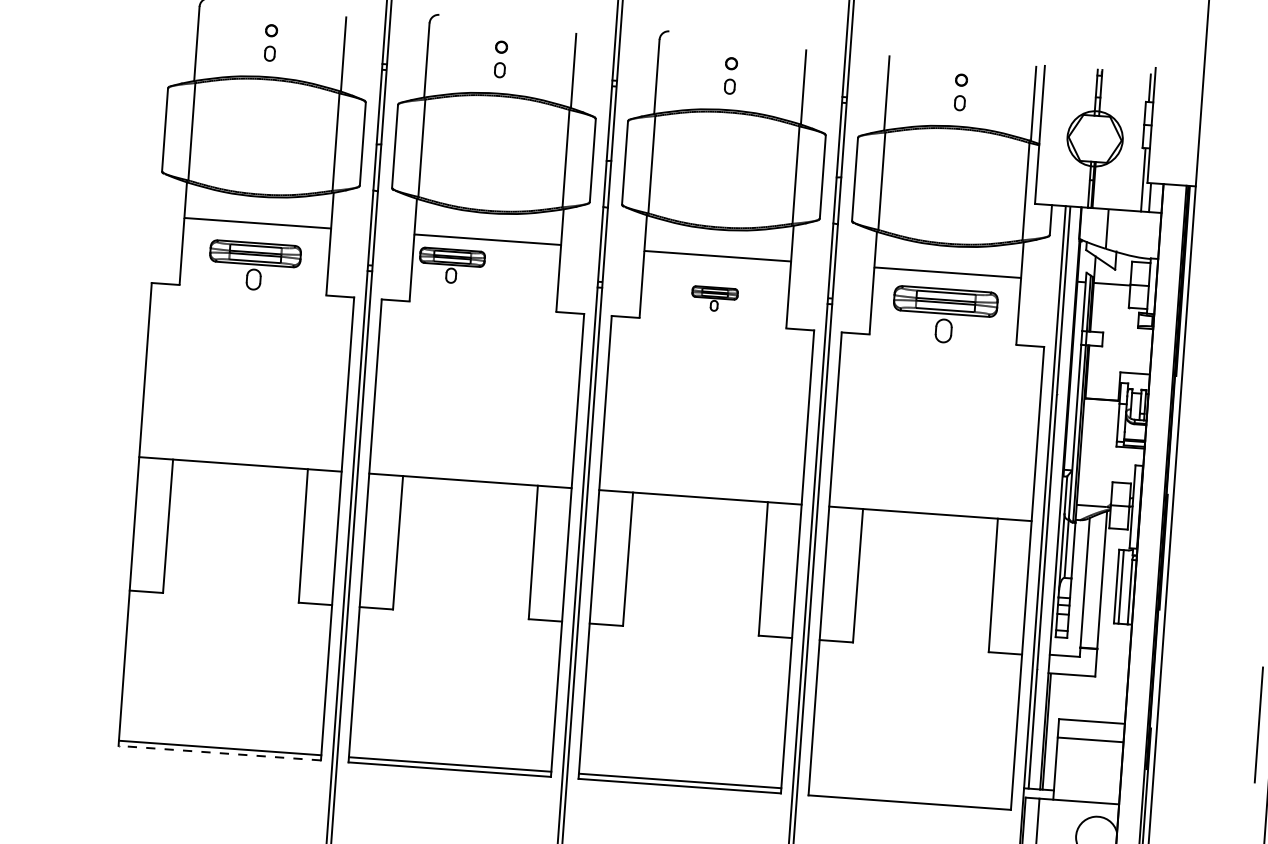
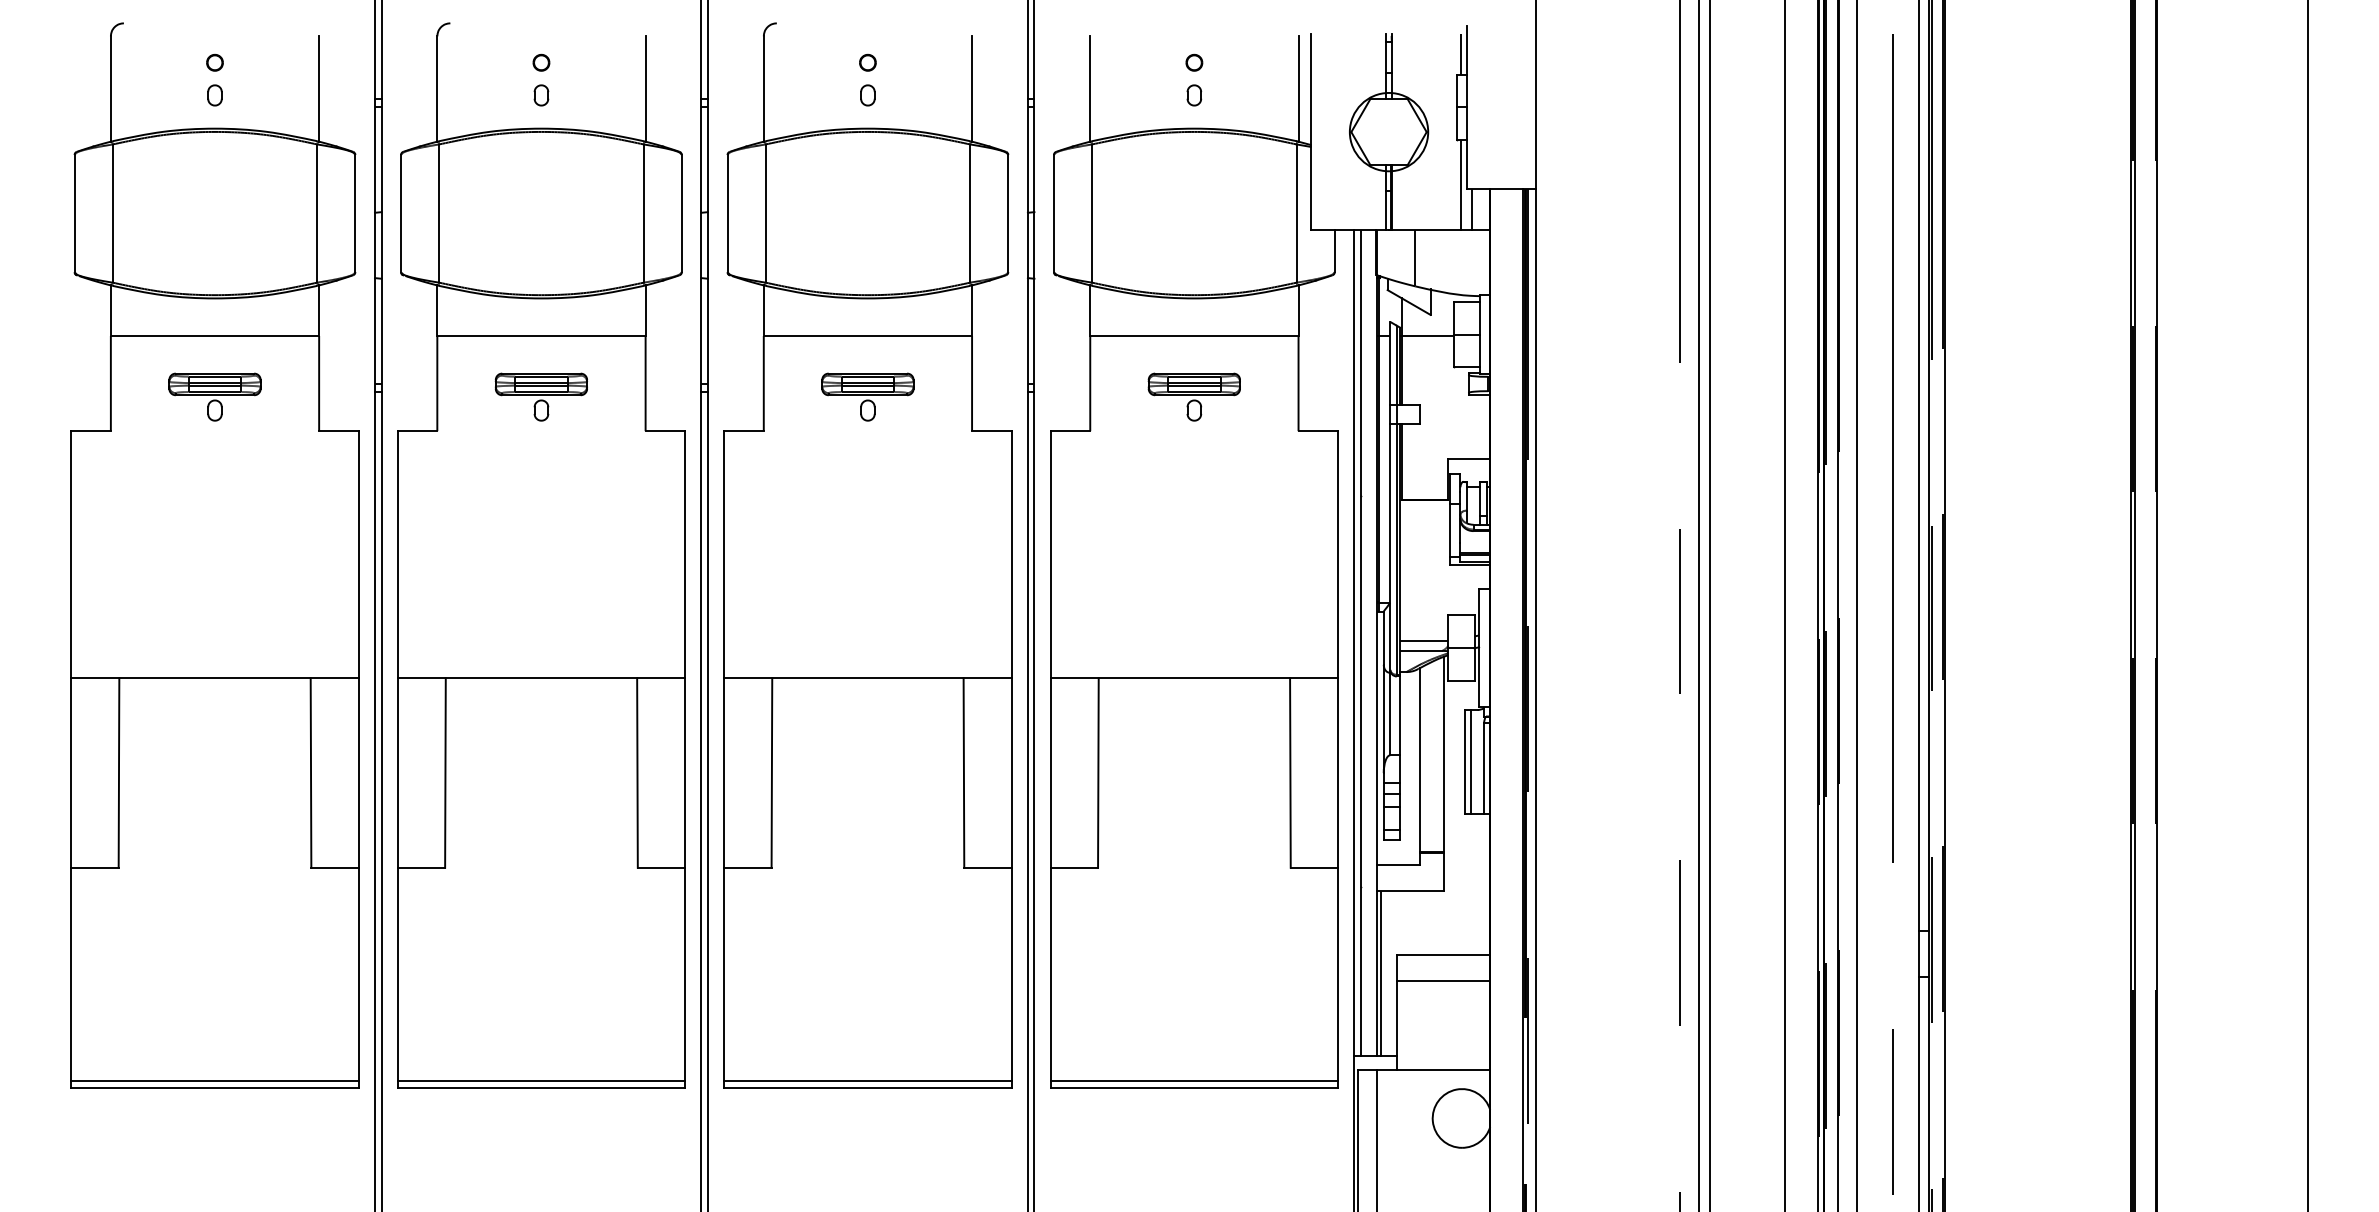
part: (254, 265) -> (214, 396), size x0.71
part: (451, 265) -> (540, 396), moved
part: (714, 298) -> (867, 396), size x1.43
part: (944, 315) -> (1193, 396), size x0.62
line: (1094, 499) -> (1424, 641), added
line: (220, 753) -> (215, 1088), dashed -> solid
line: (910, 797) -> (1194, 1080), added

